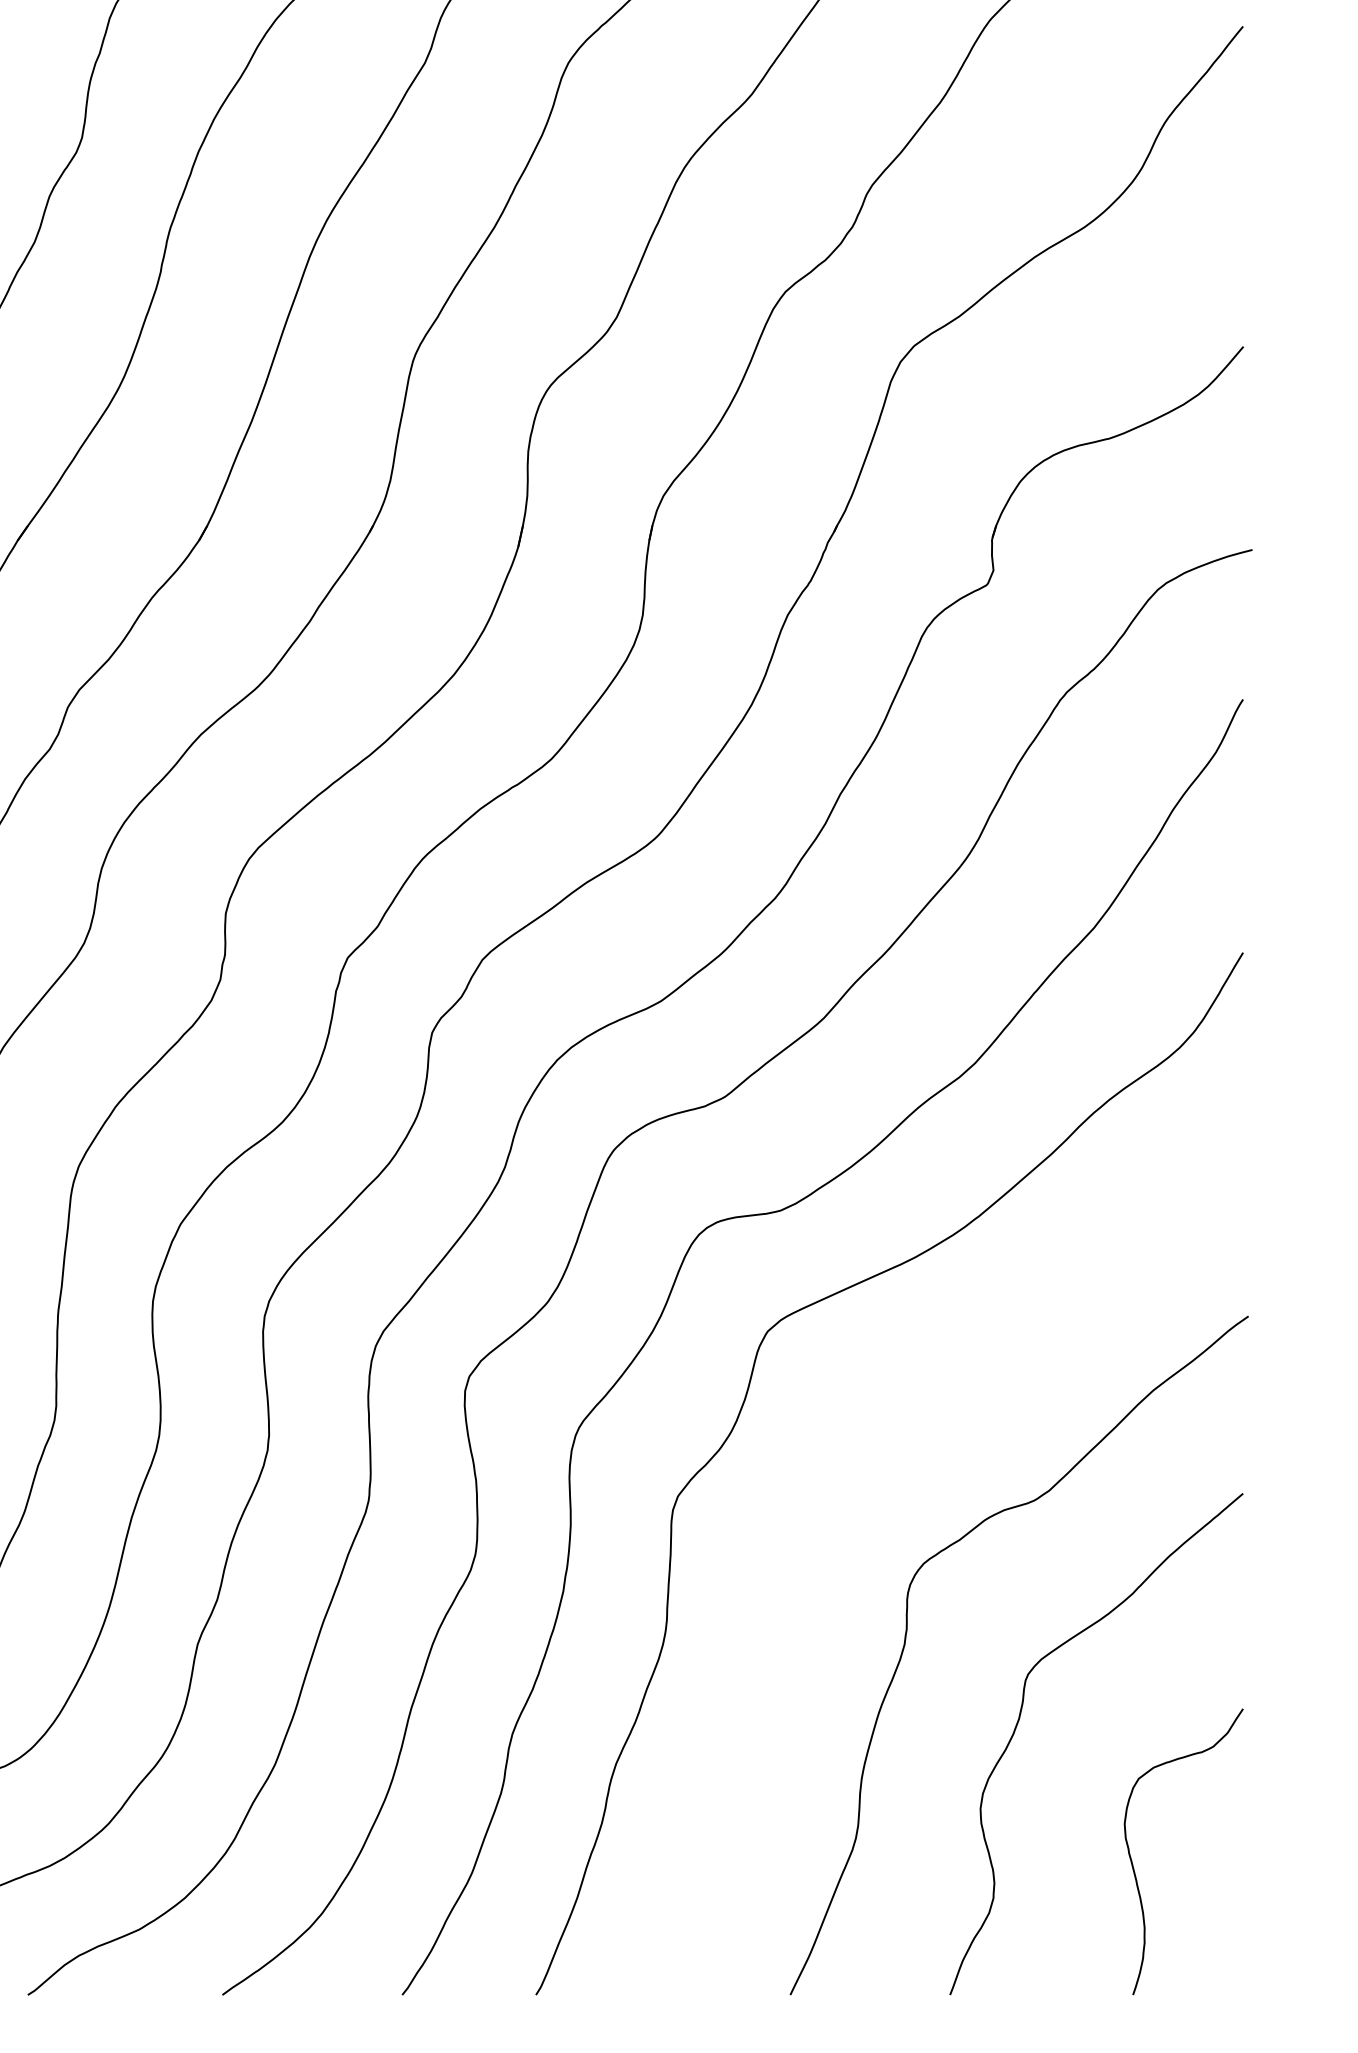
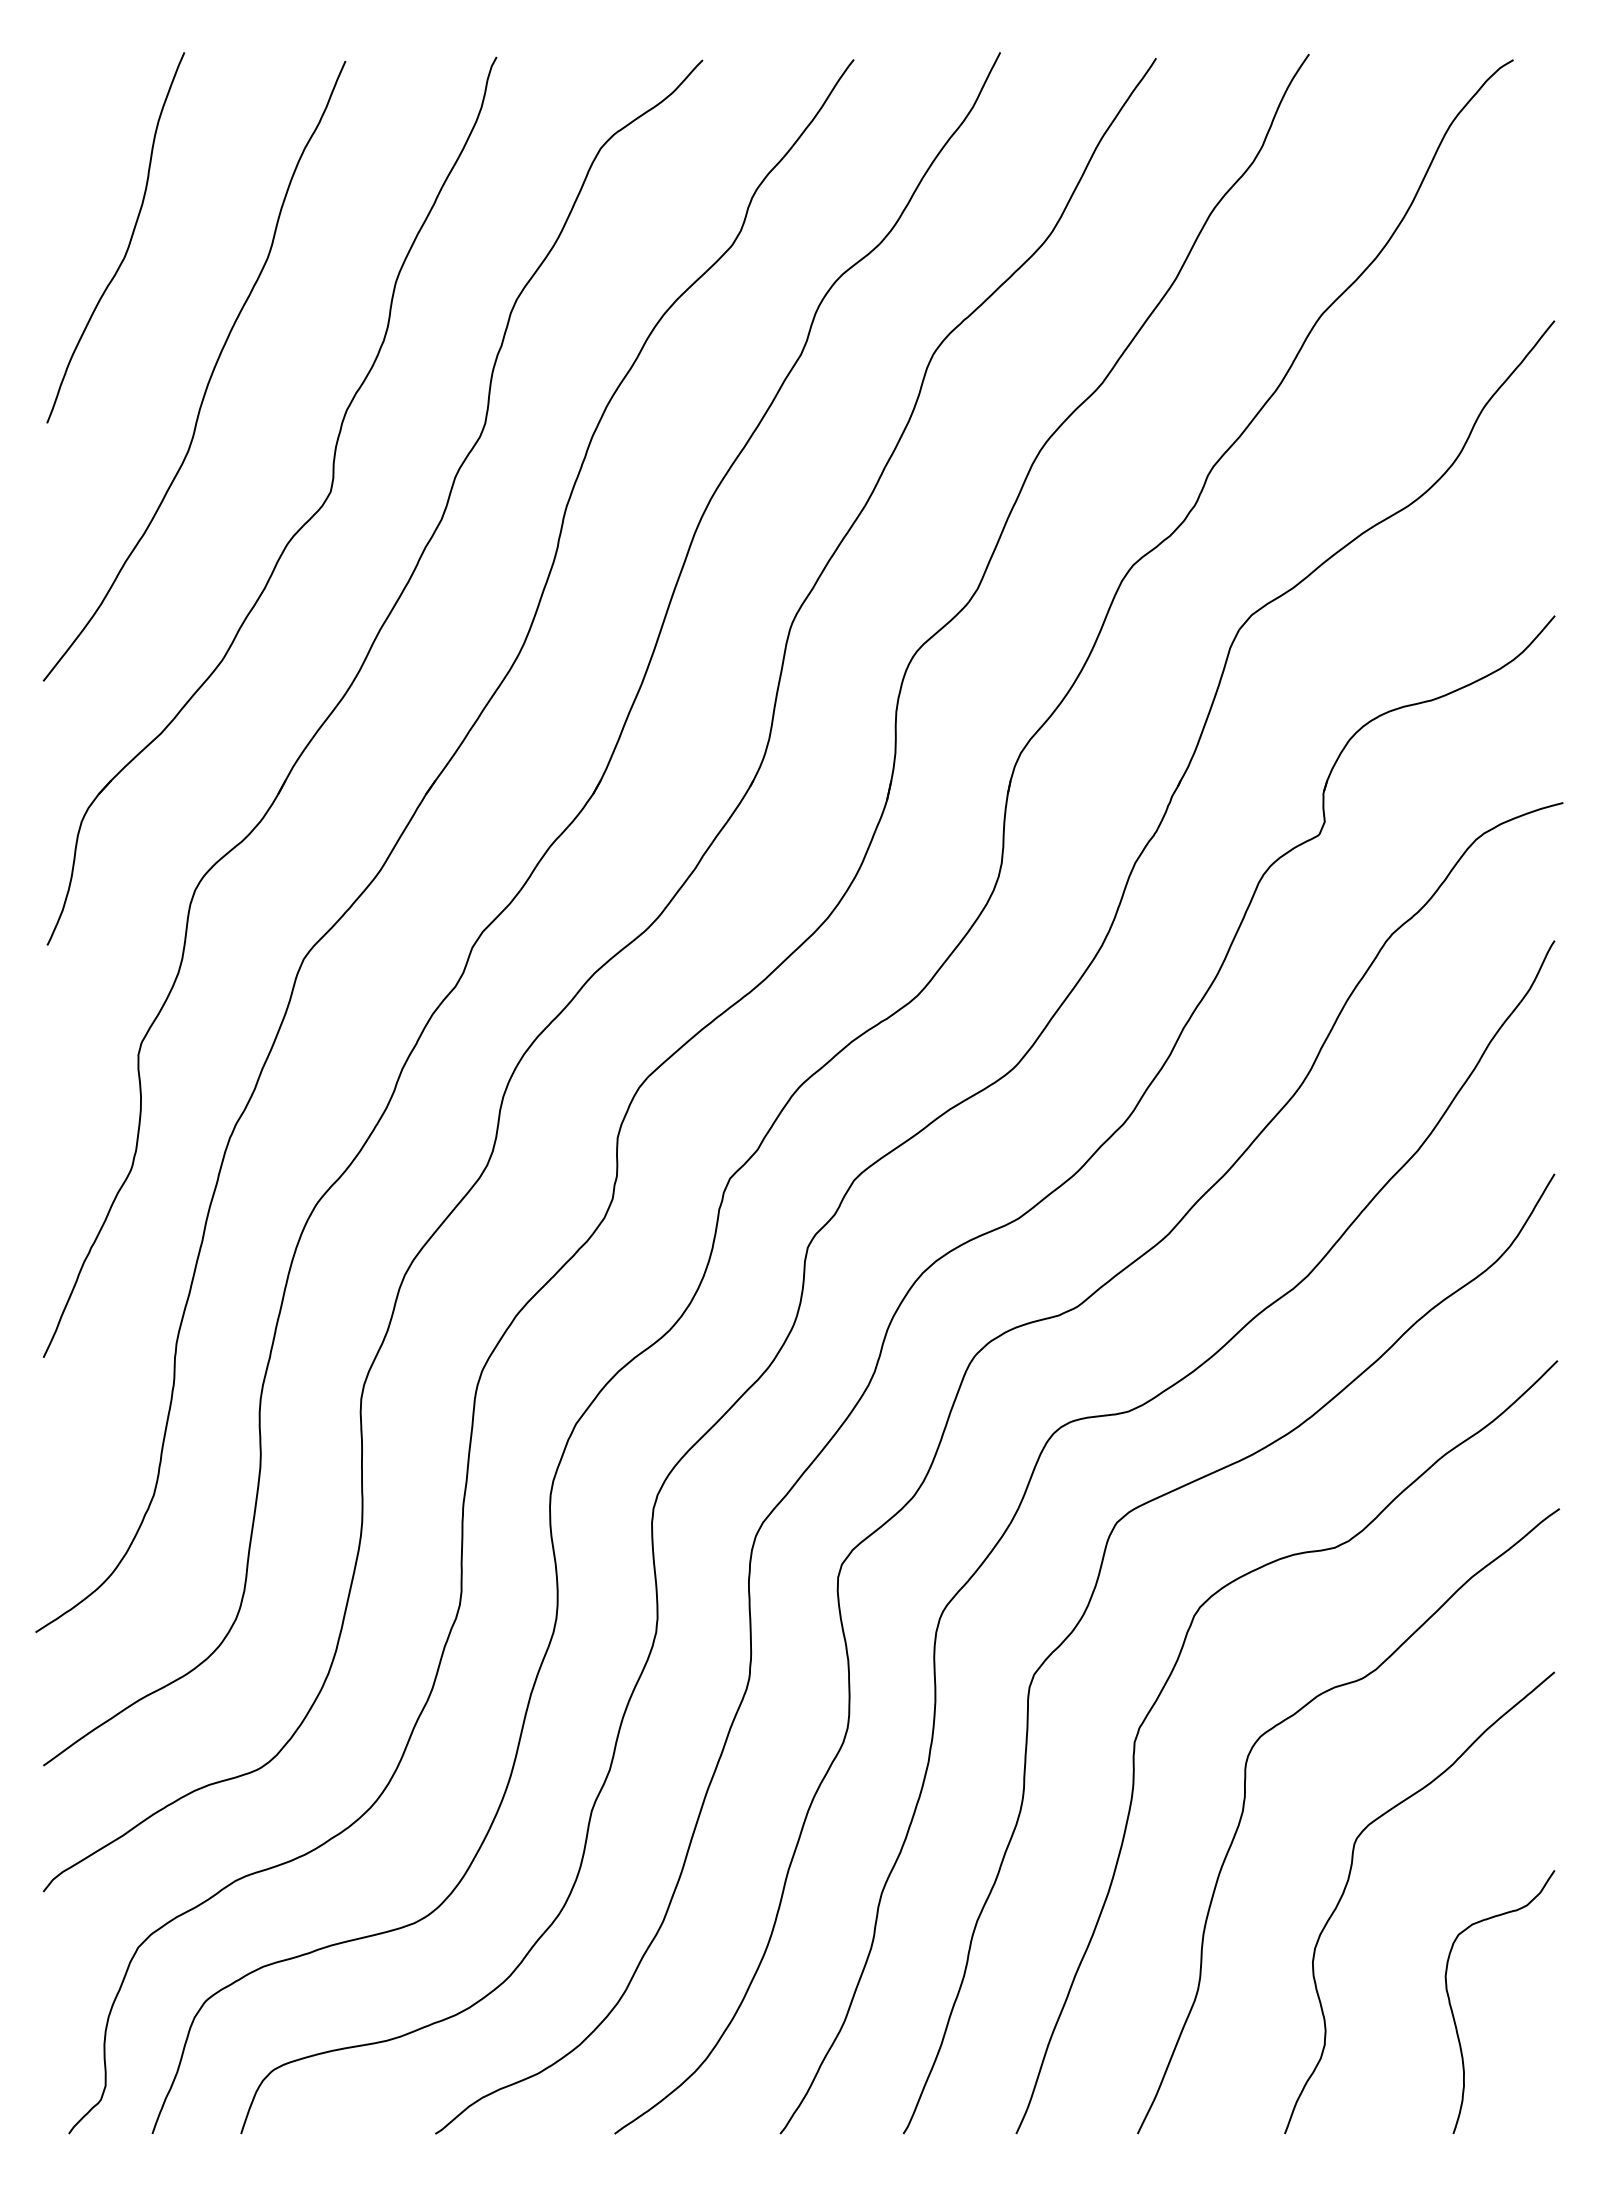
curve: (820, 1509) -> (1165, 1686), added

